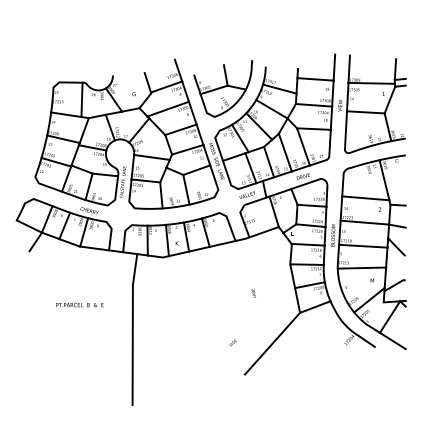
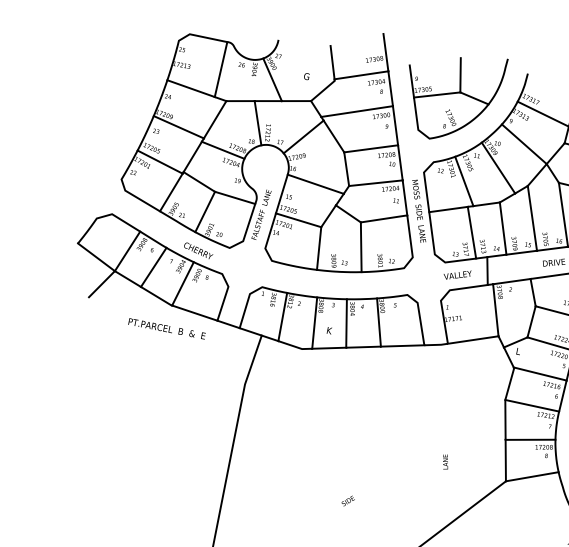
text: (253, 292) -> (445, 460), moved
text: (79, 305) -> (166, 329), moved
text: (232, 342) -> (347, 500), moved

